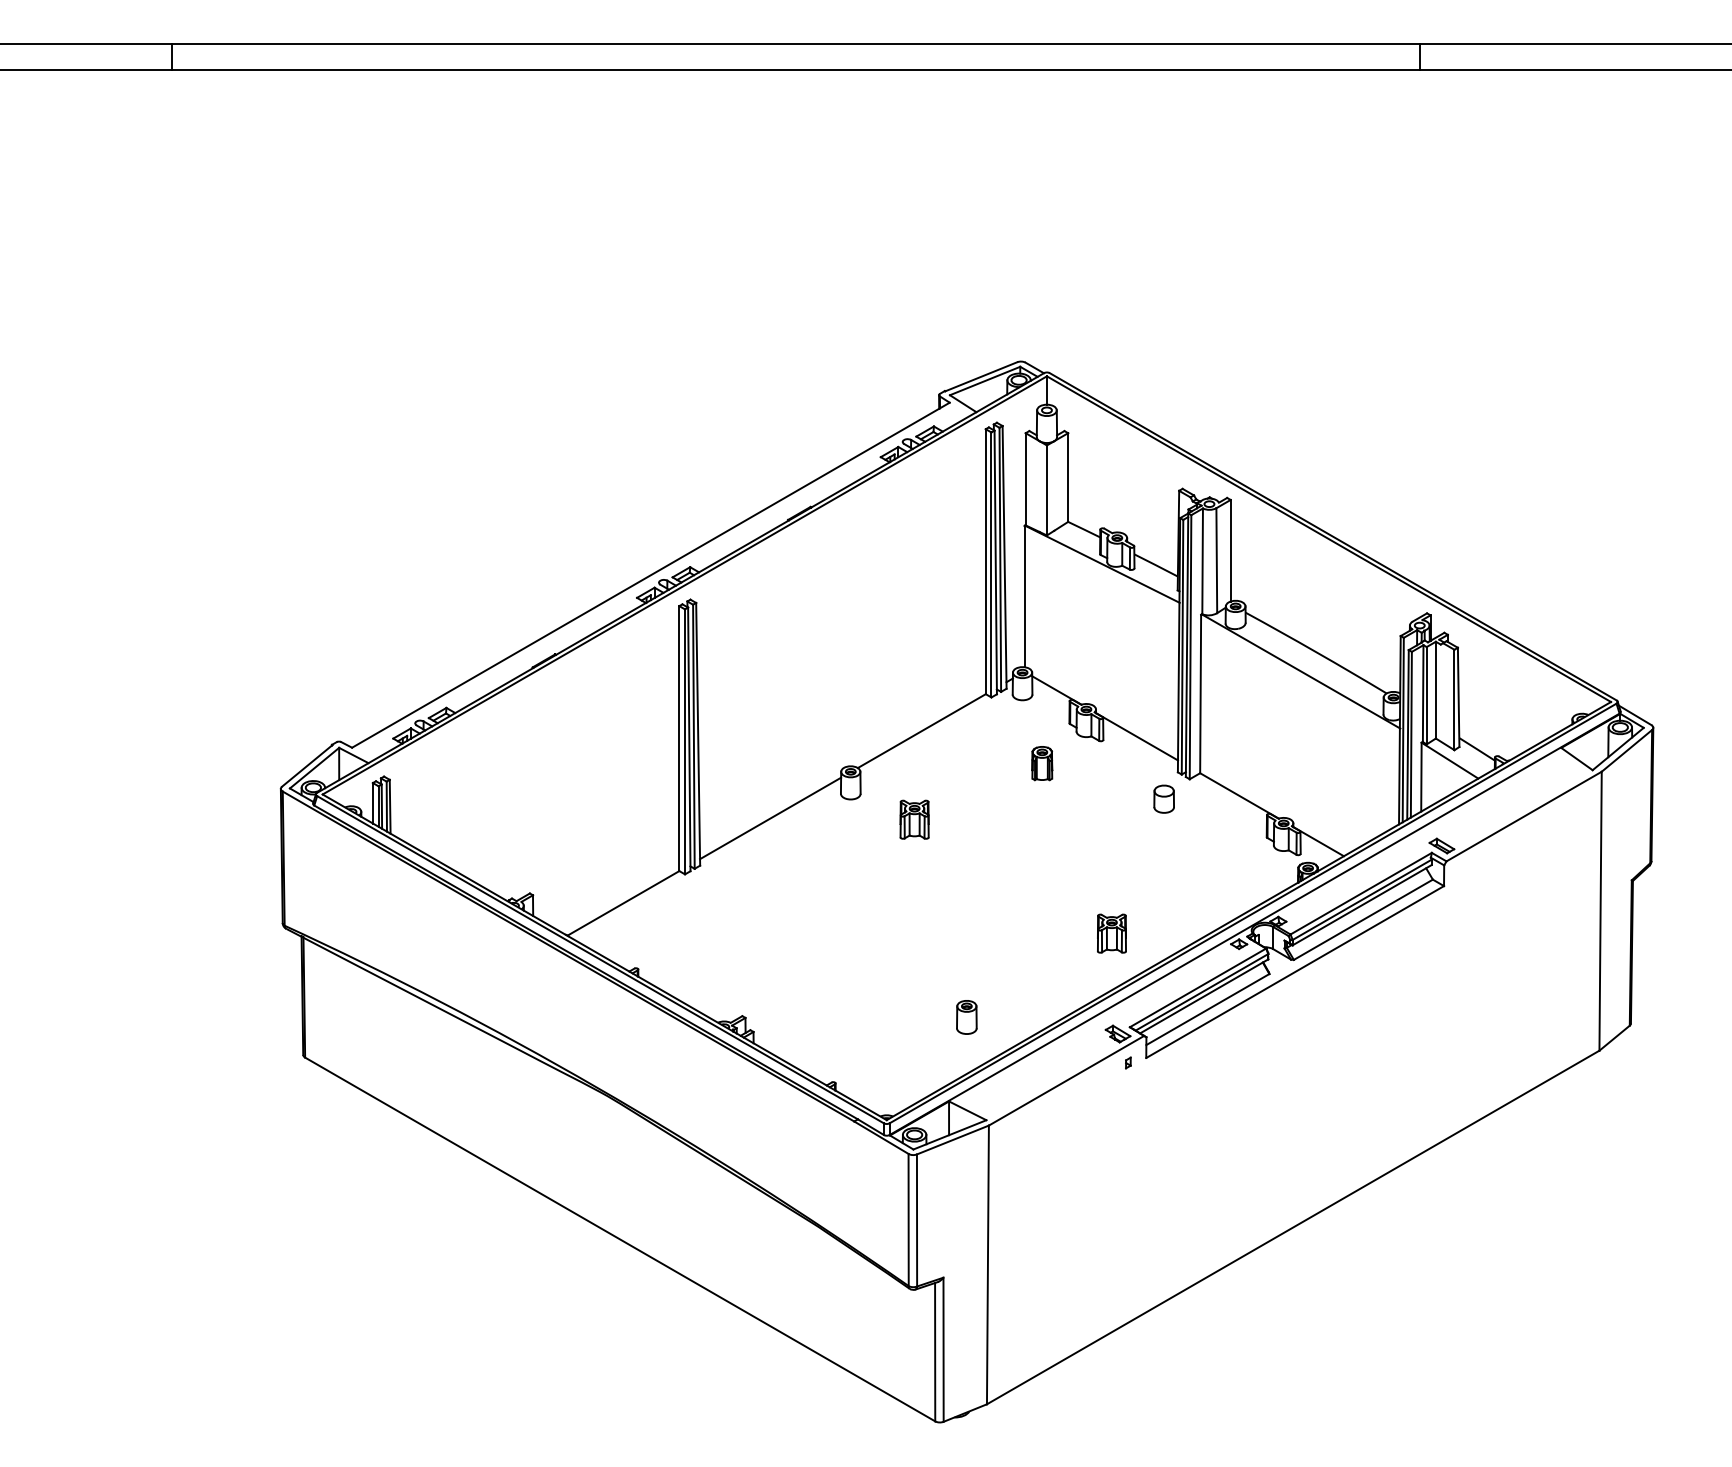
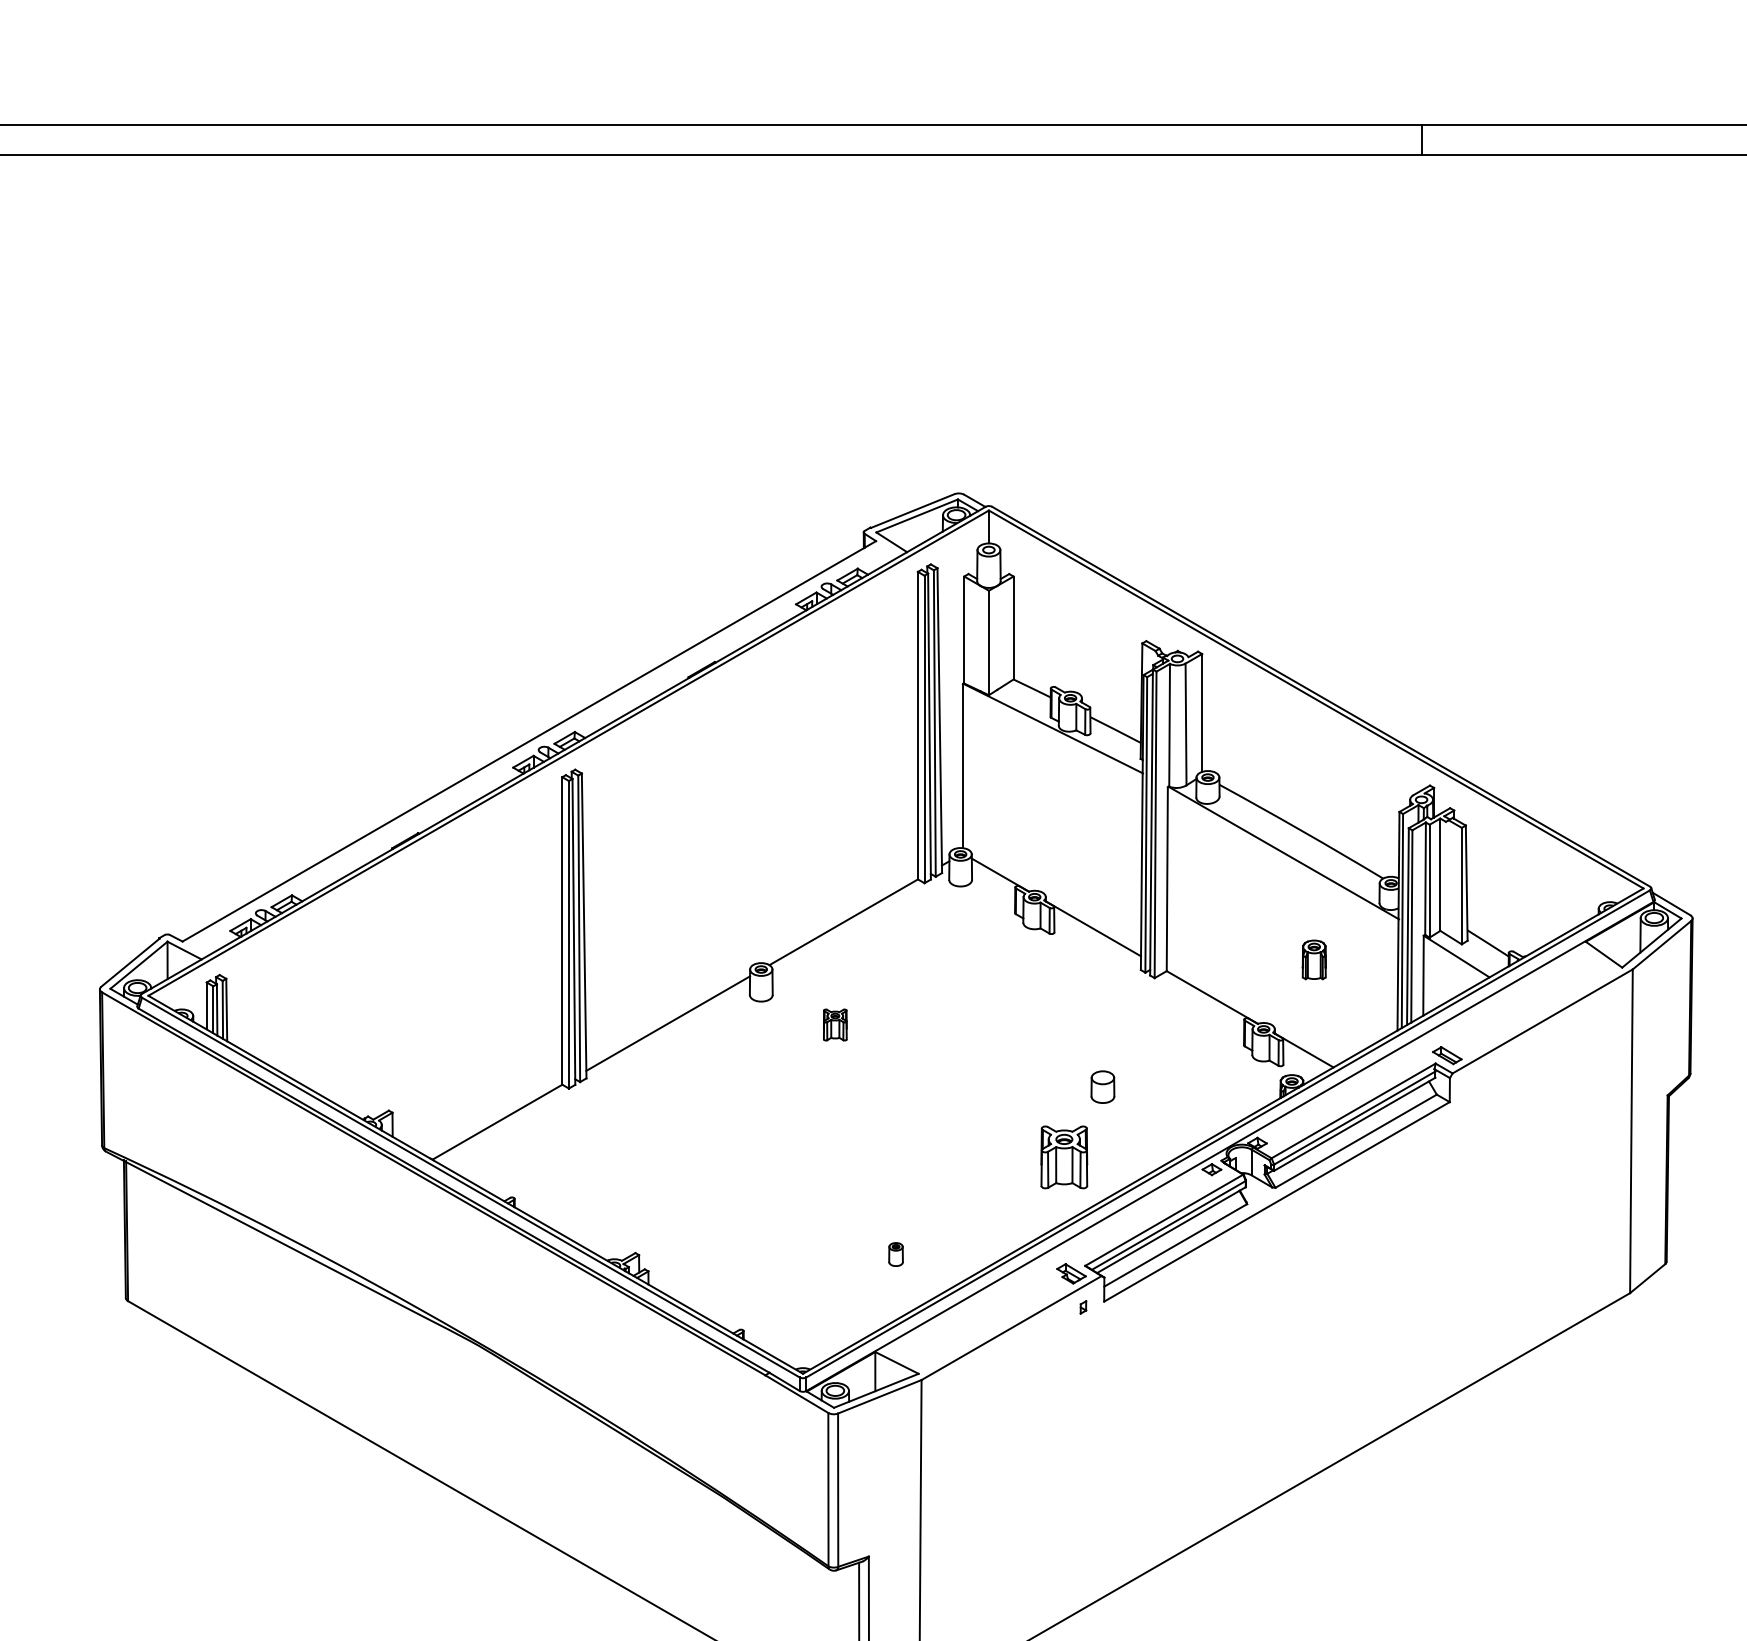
part: (1042, 763) -> (1314, 959), moved
part: (1163, 798) -> (1102, 1086), moved
part: (914, 819) -> (835, 1024), size x0.7
part: (1111, 933) -> (1063, 1157), size x1.4
part: (966, 1017) -> (895, 1254), size x0.6

